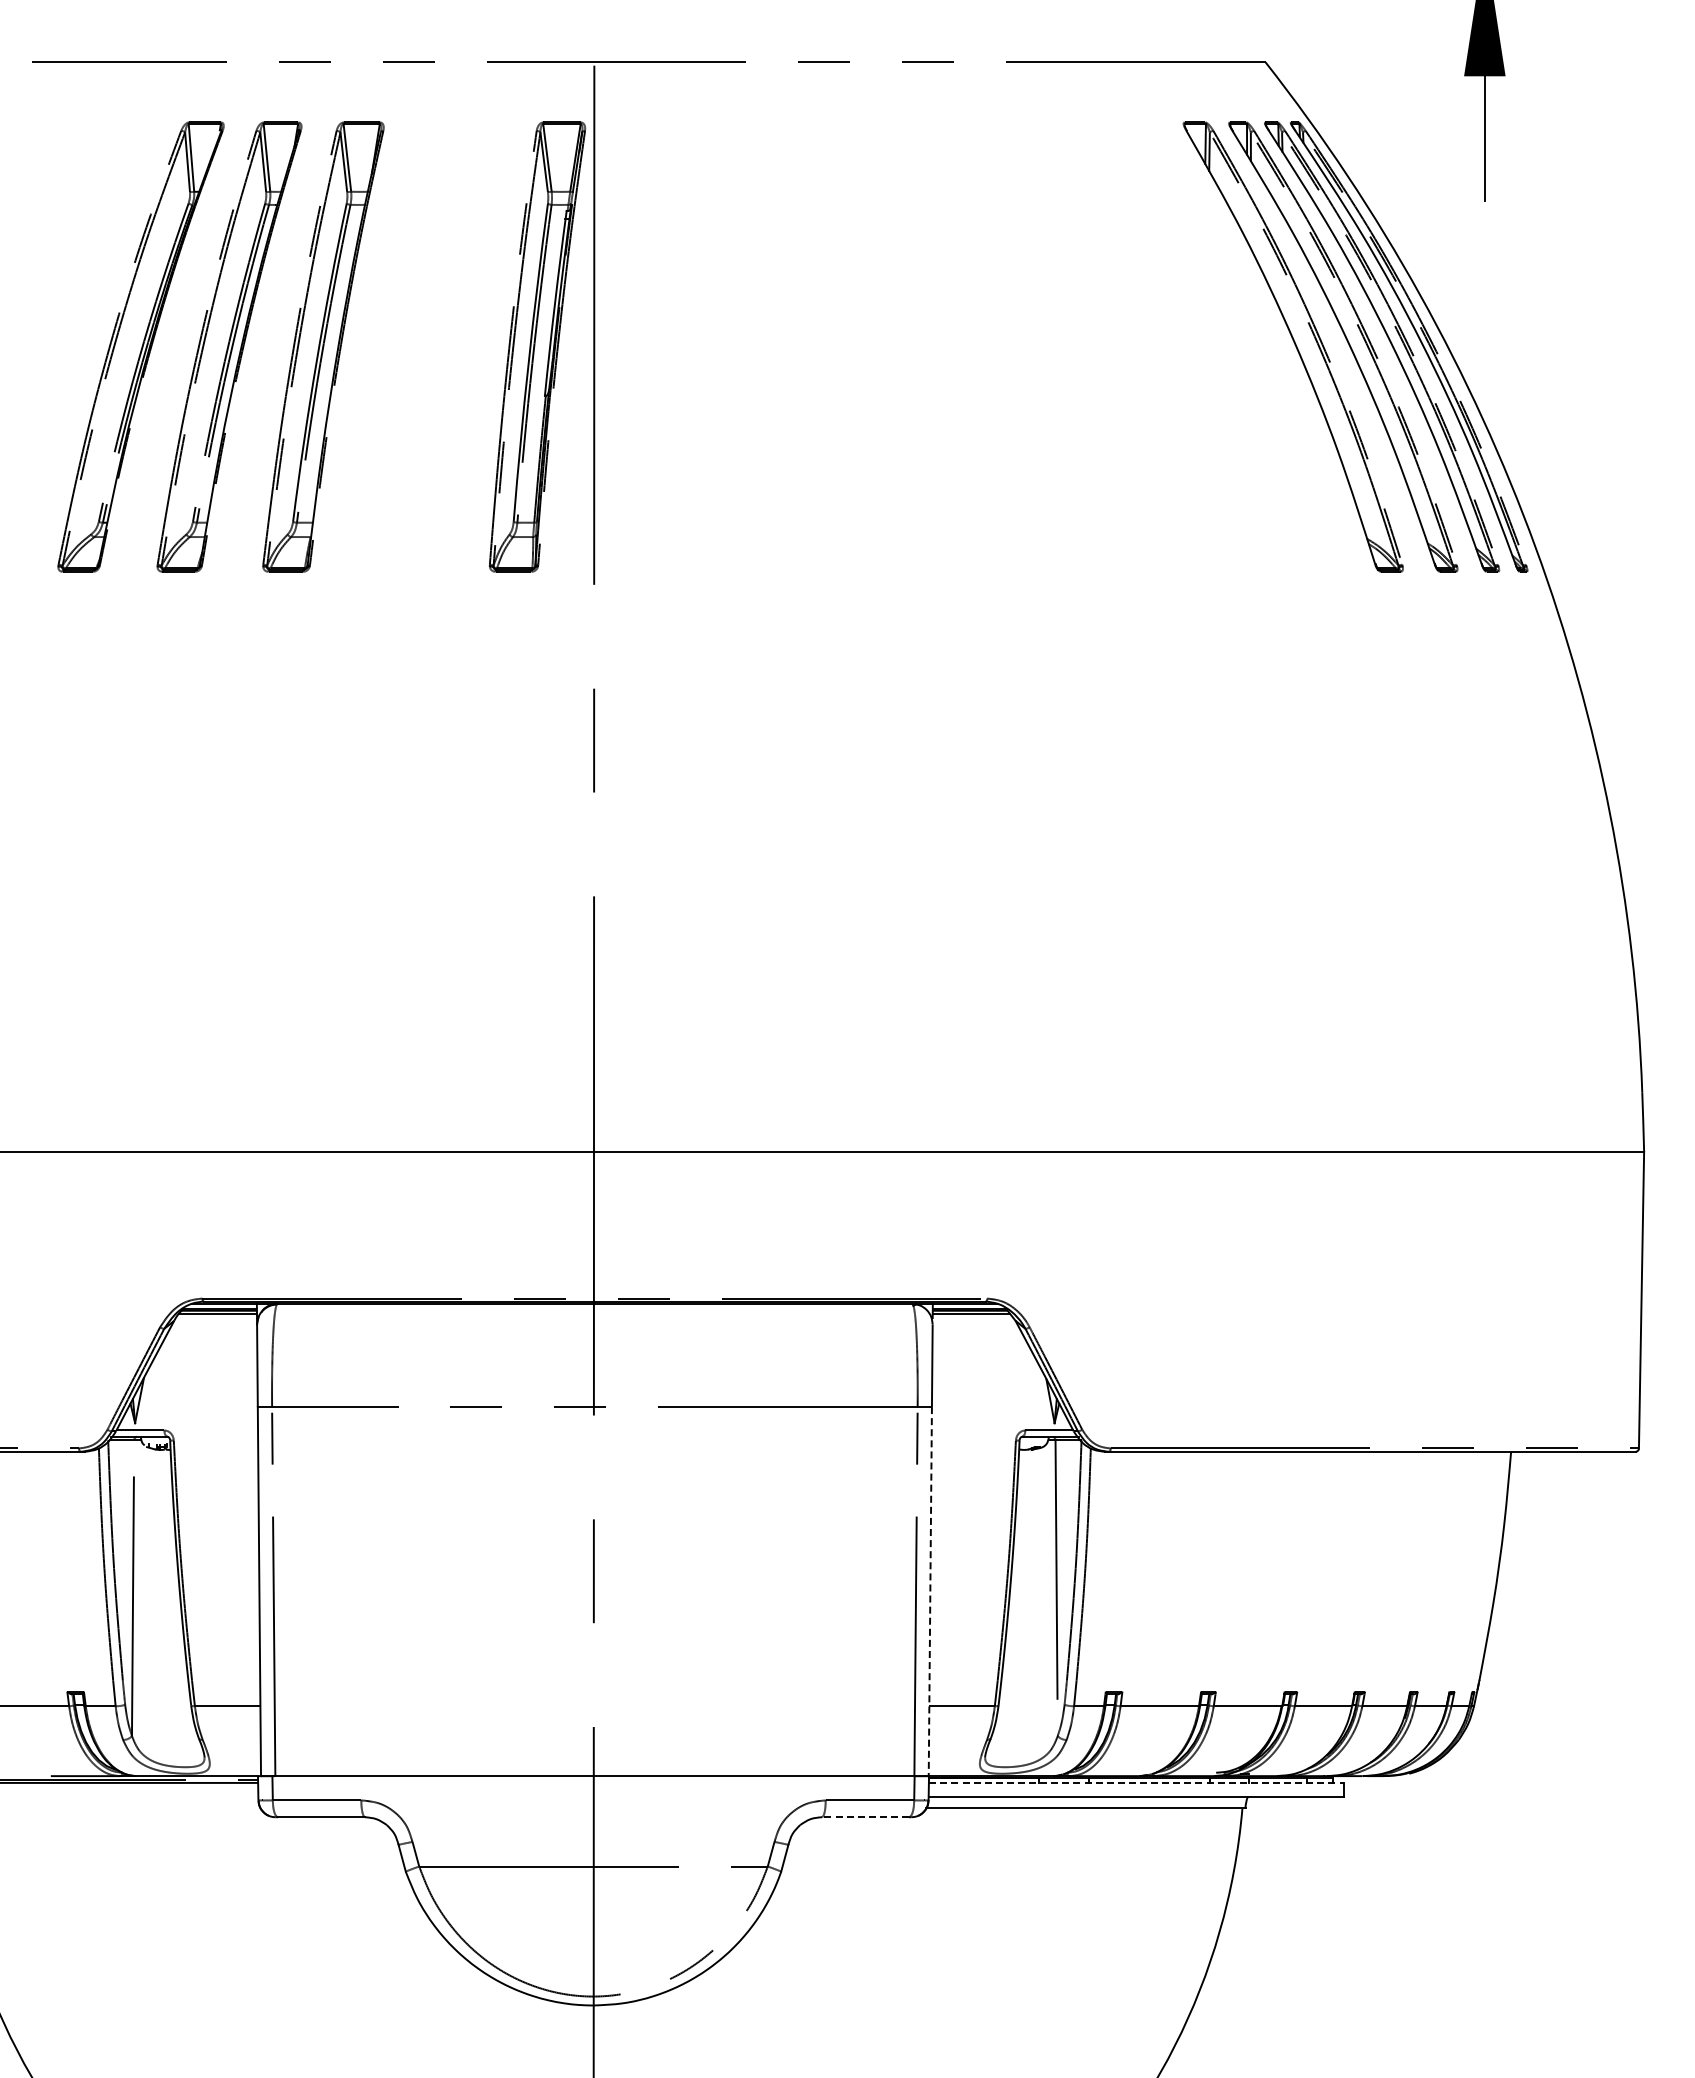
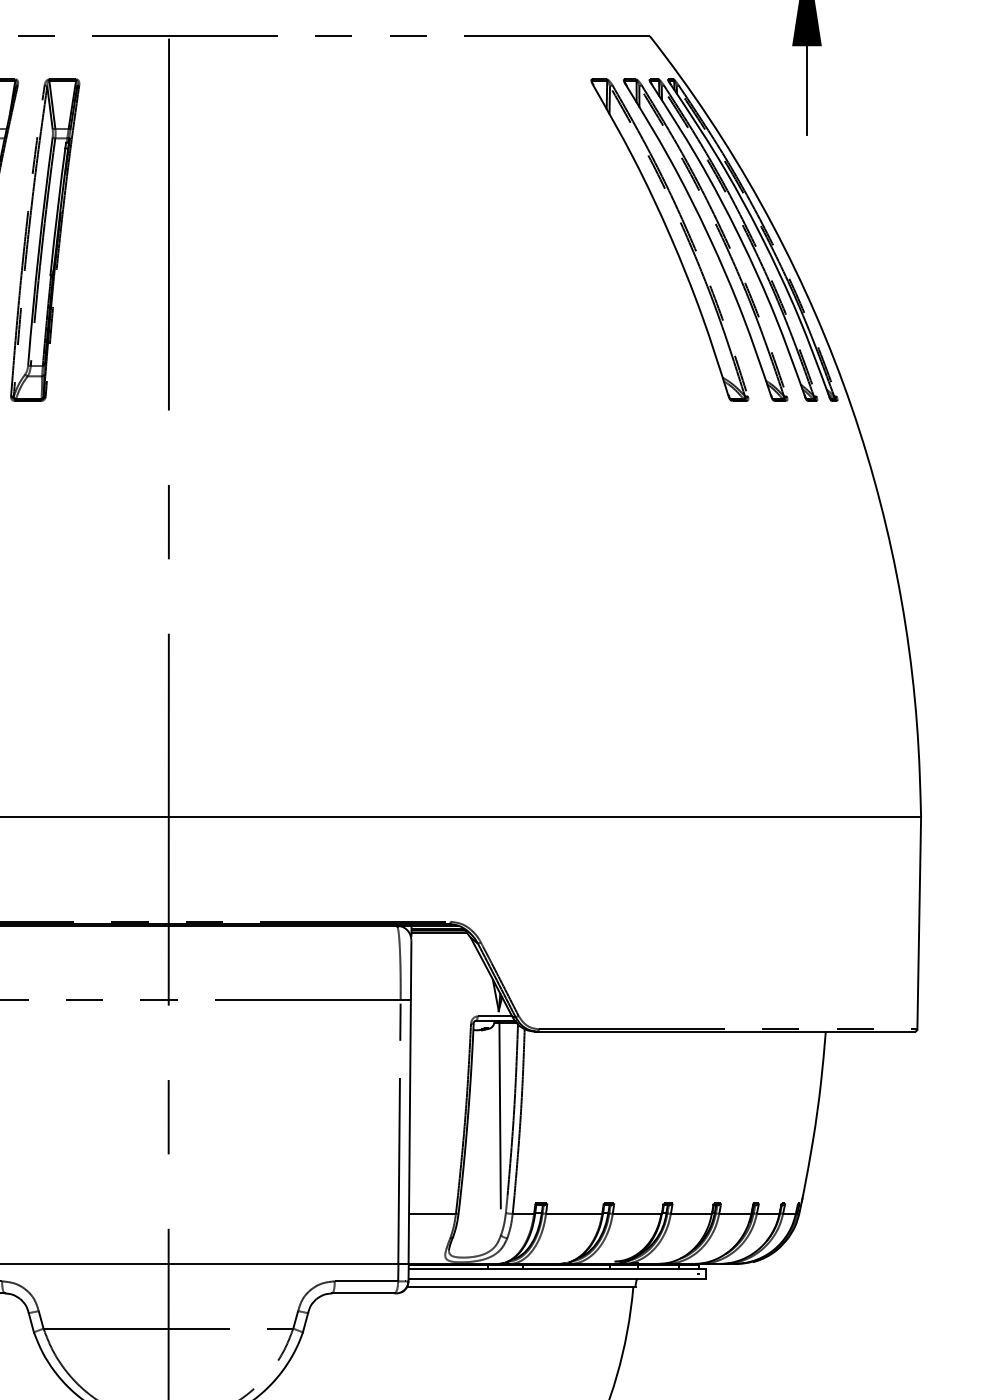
part: (537, 346) -> (45, 239), moved
line: (930, 1591) -> (409, 1131), dashed -> solid
line: (1136, 1782) -> (557, 1268), dashed -> solid
line: (865, 1817) -> (363, 1293), dashed -> solid

